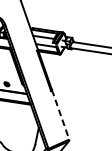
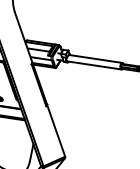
line: (60, 115) -> (56, 131), dashed -> solid

